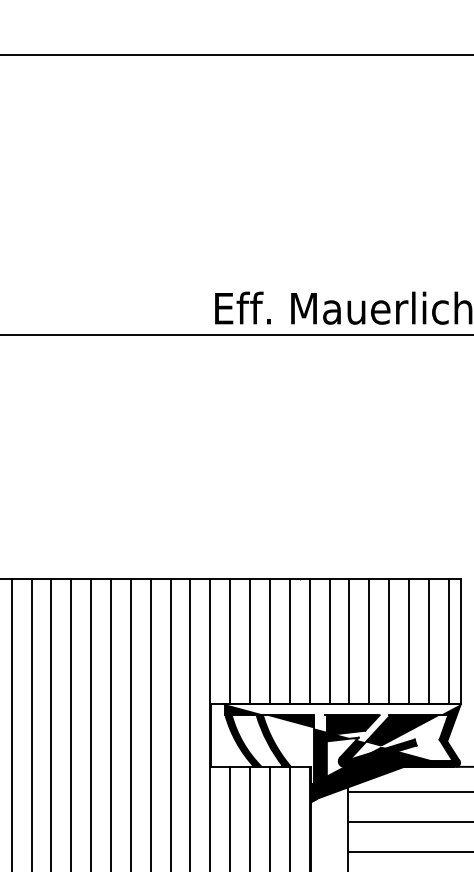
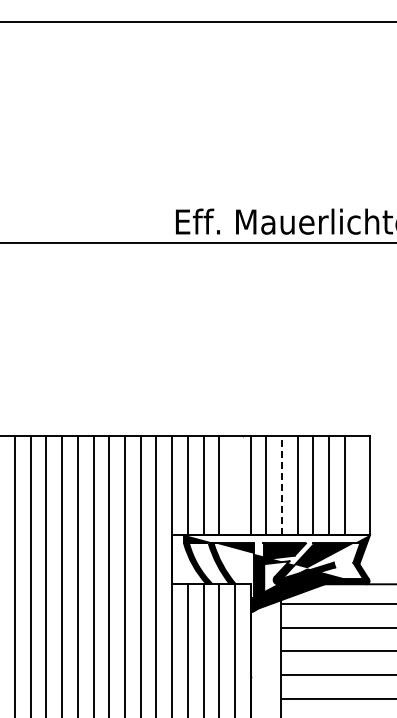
line: (289, 640) -> (234, 484), removed
line: (349, 640) -> (282, 484), solid -> dashed
line: (448, 640) -> (360, 484), removed

